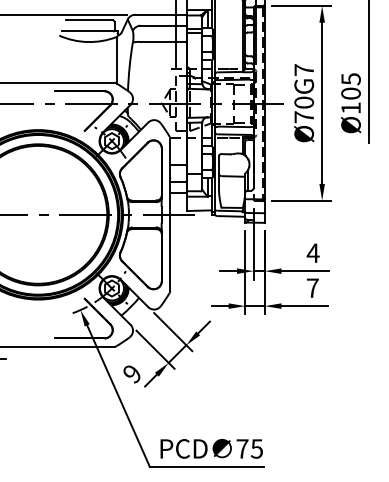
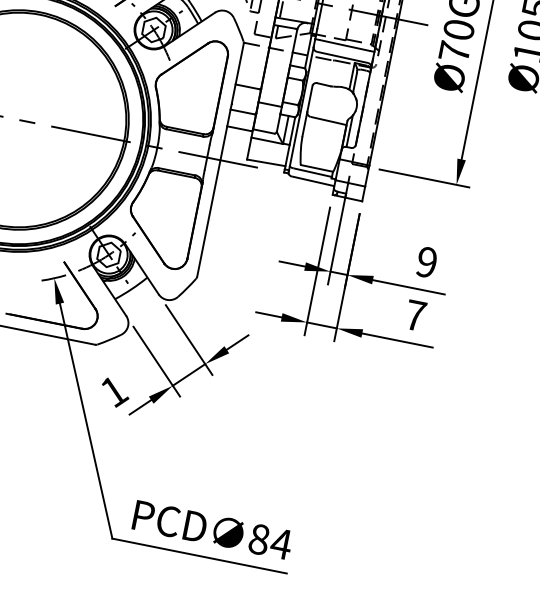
text: (312, 253) -> (425, 262), 4 -> 9
text: (132, 374) -> (114, 392), 9 -> 1
text: (249, 448) -> (270, 541), 75 -> 84

